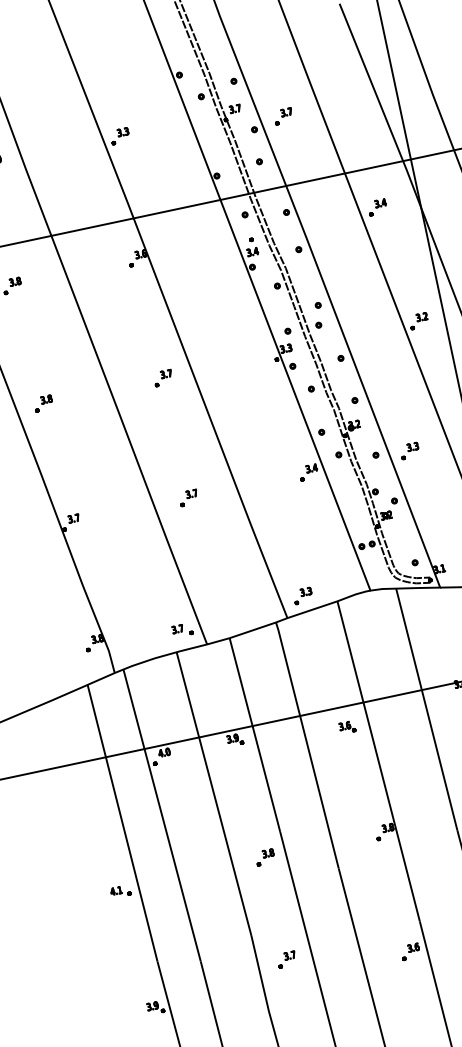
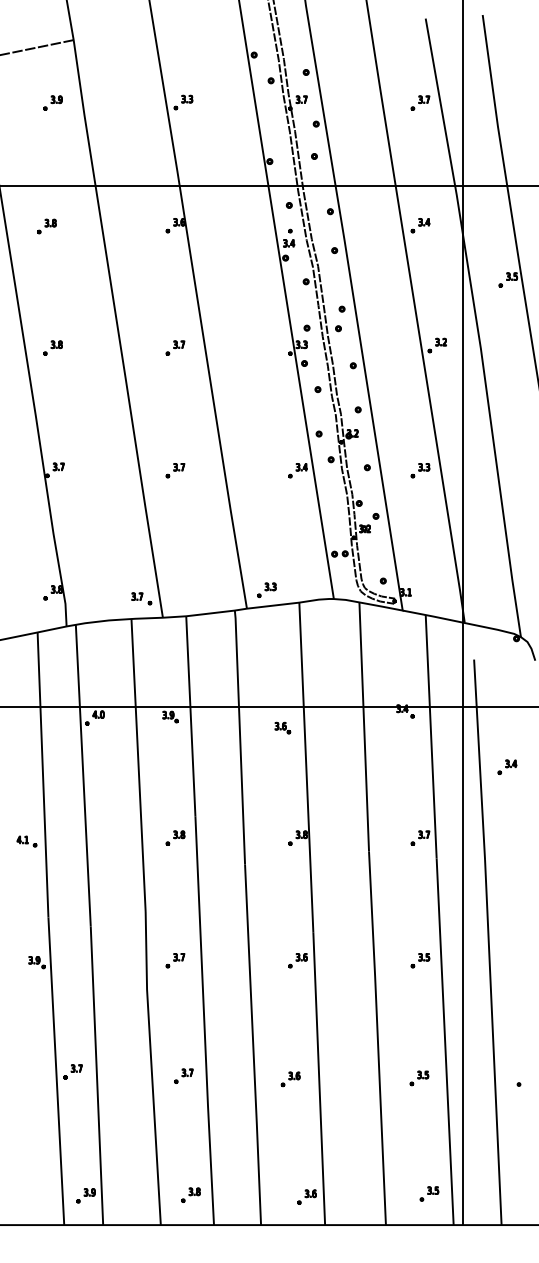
part: (283, 115) -> (420, 102), moved
part: (409, 450) -> (420, 470), moved
part: (286, 959) -> (175, 960), moved

